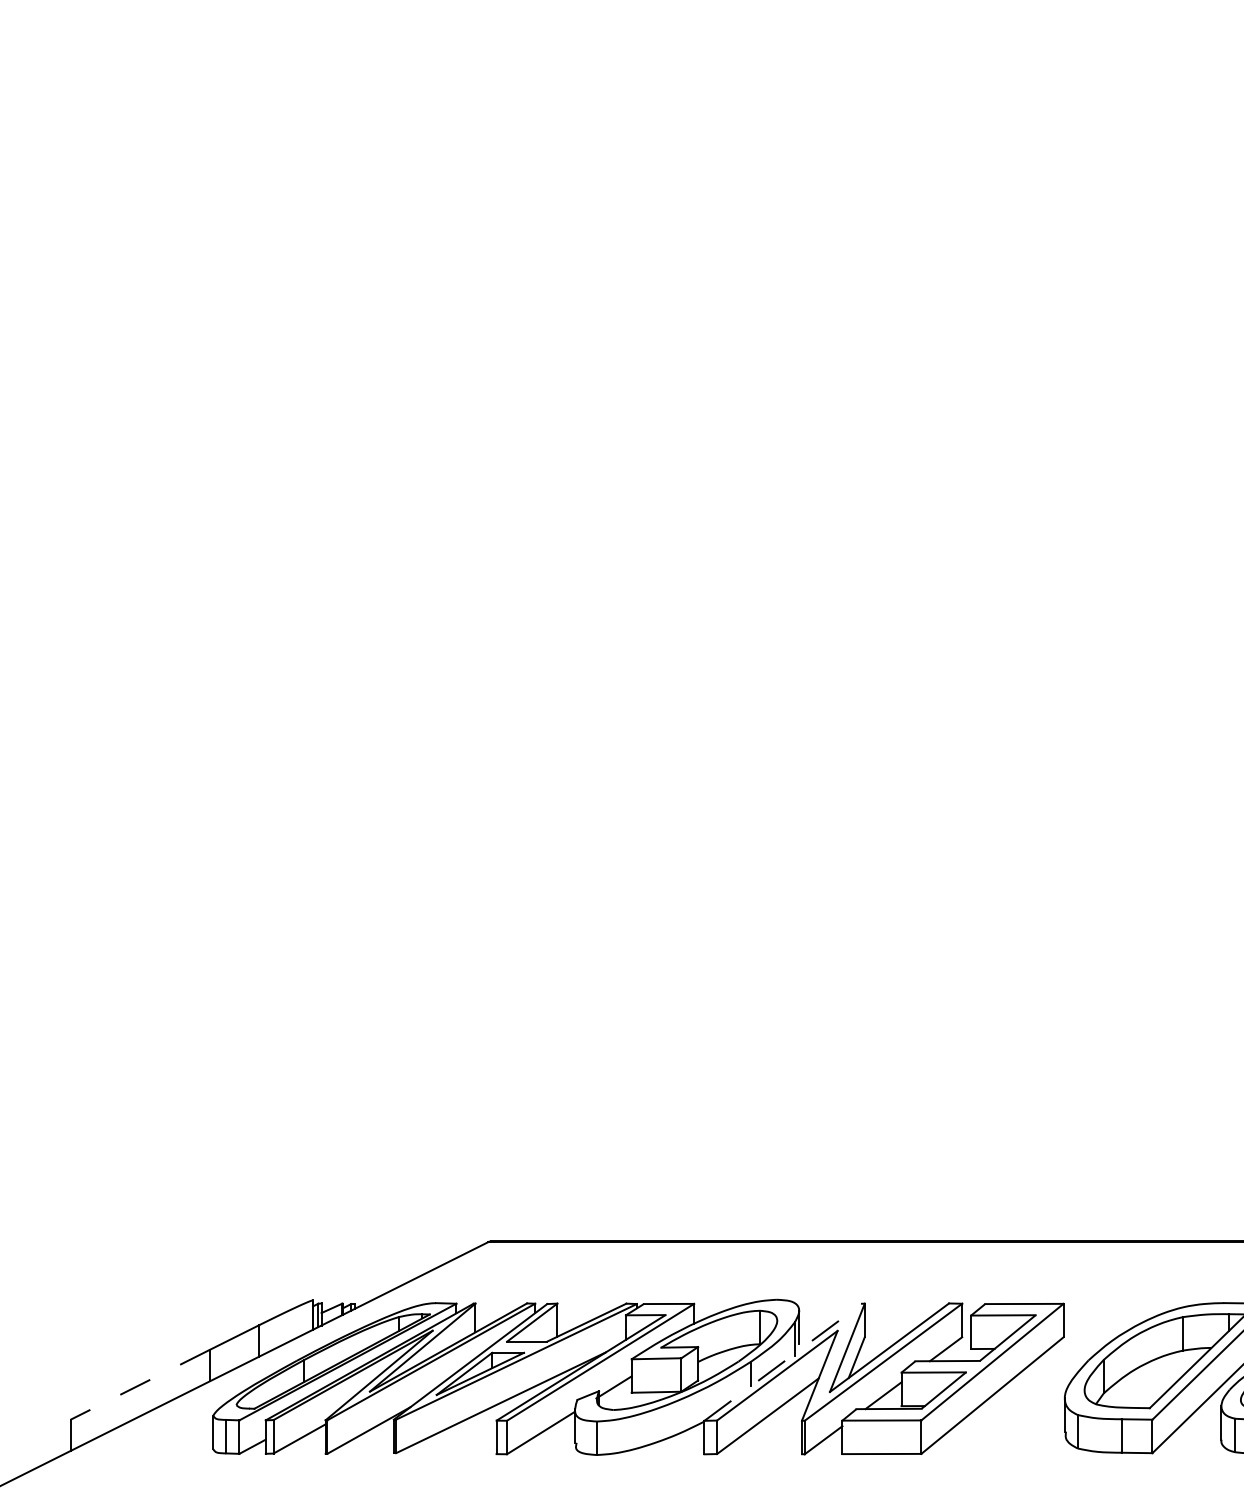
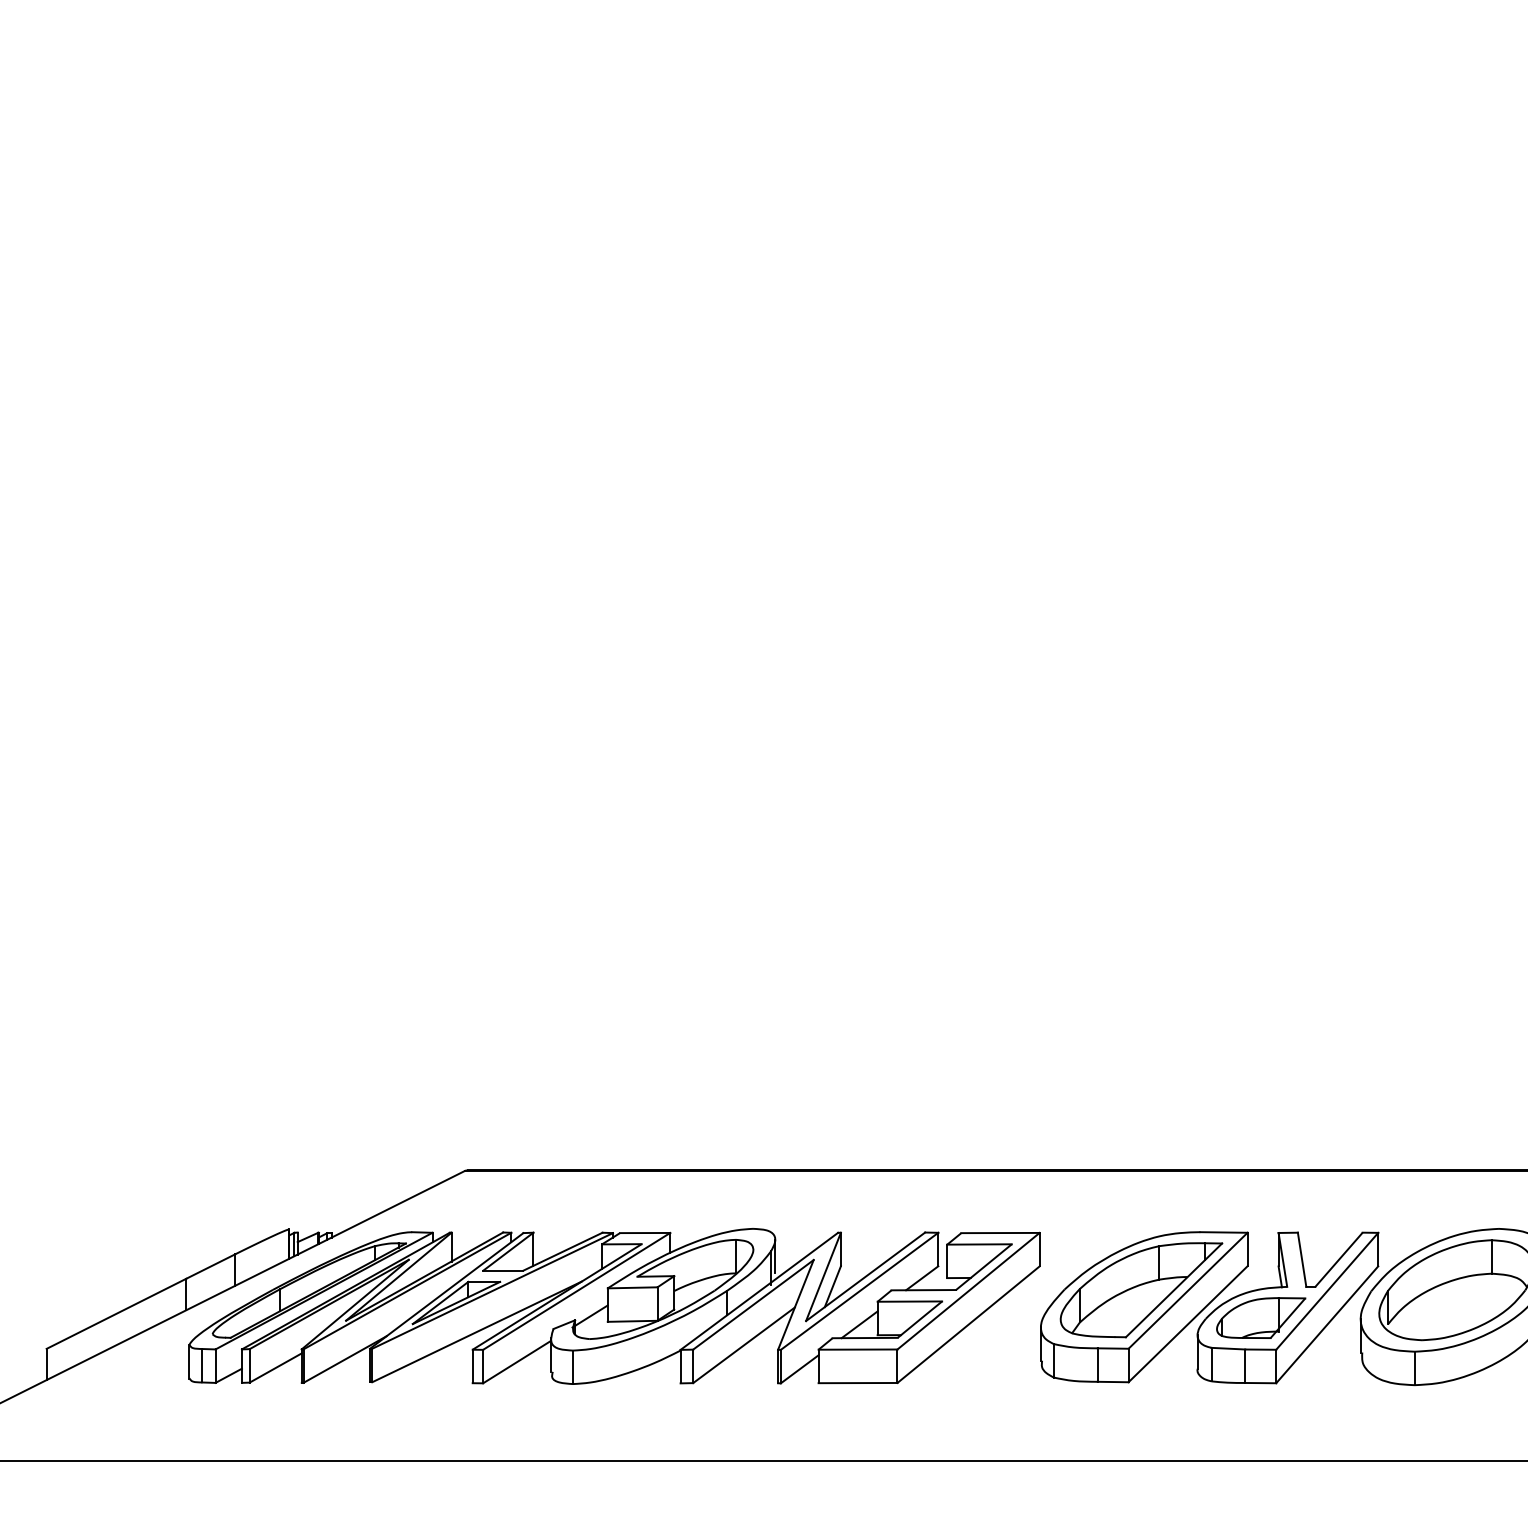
line: (783, 1362) -> (759, 1291), dashed -> solid
line: (139, 1385) -> (115, 1314), dashed -> solid

